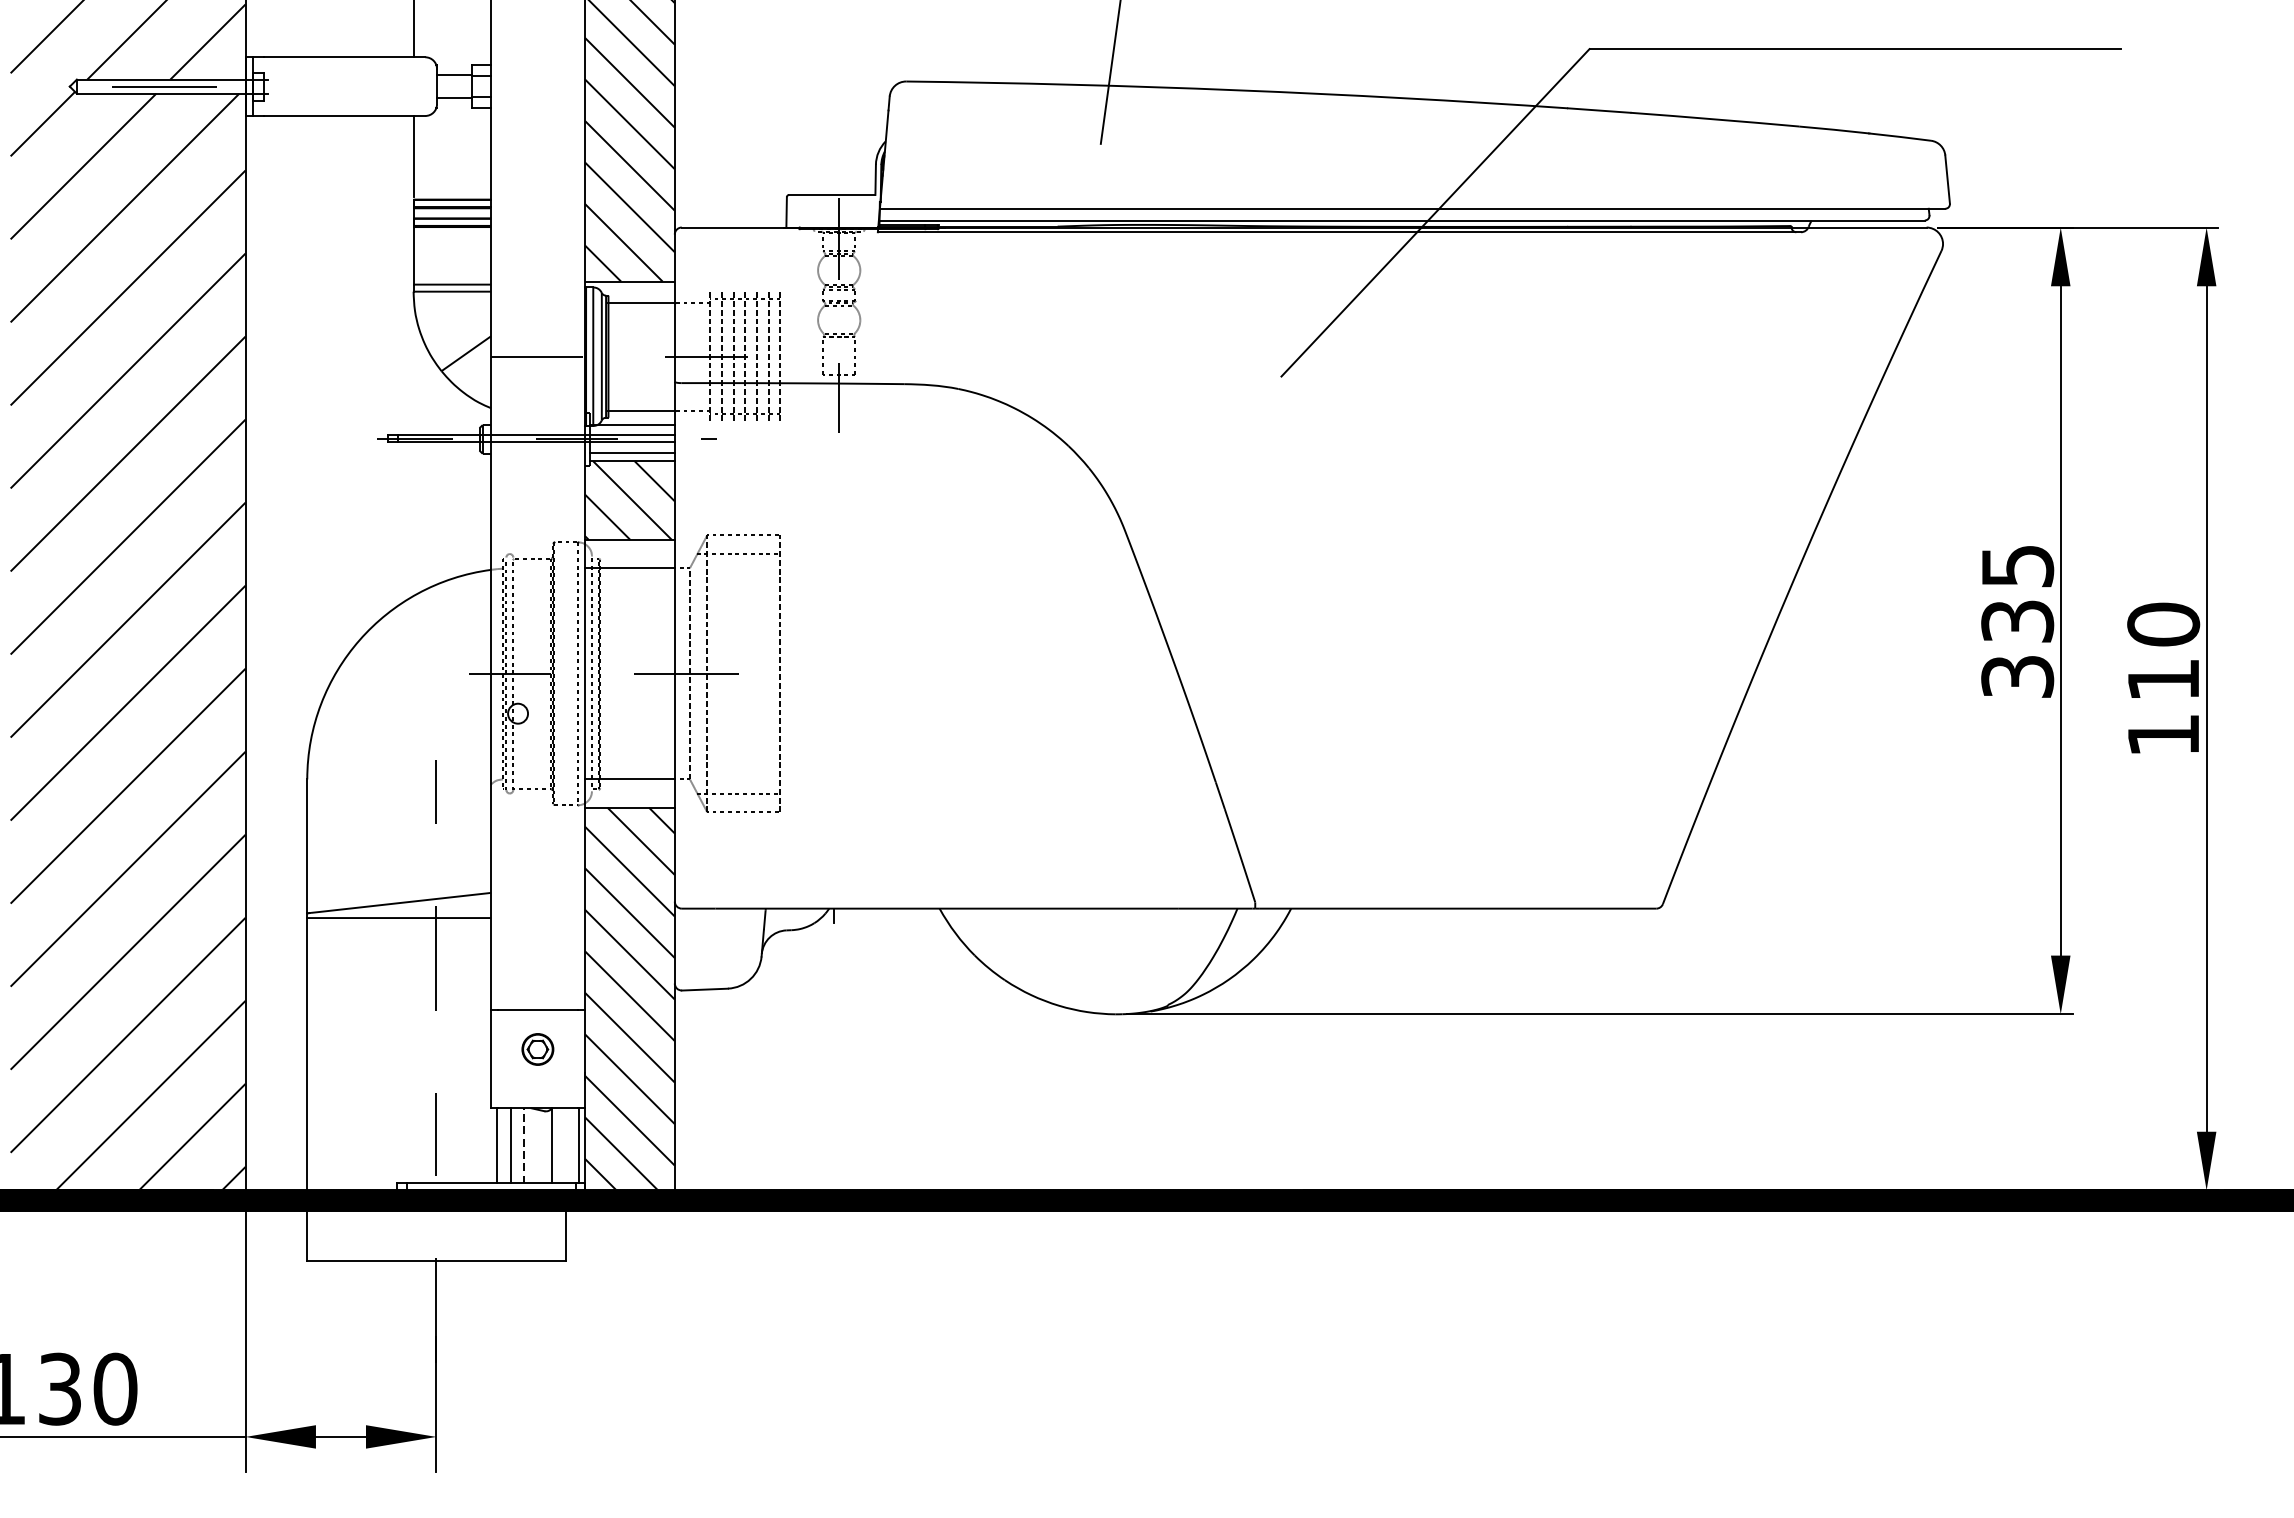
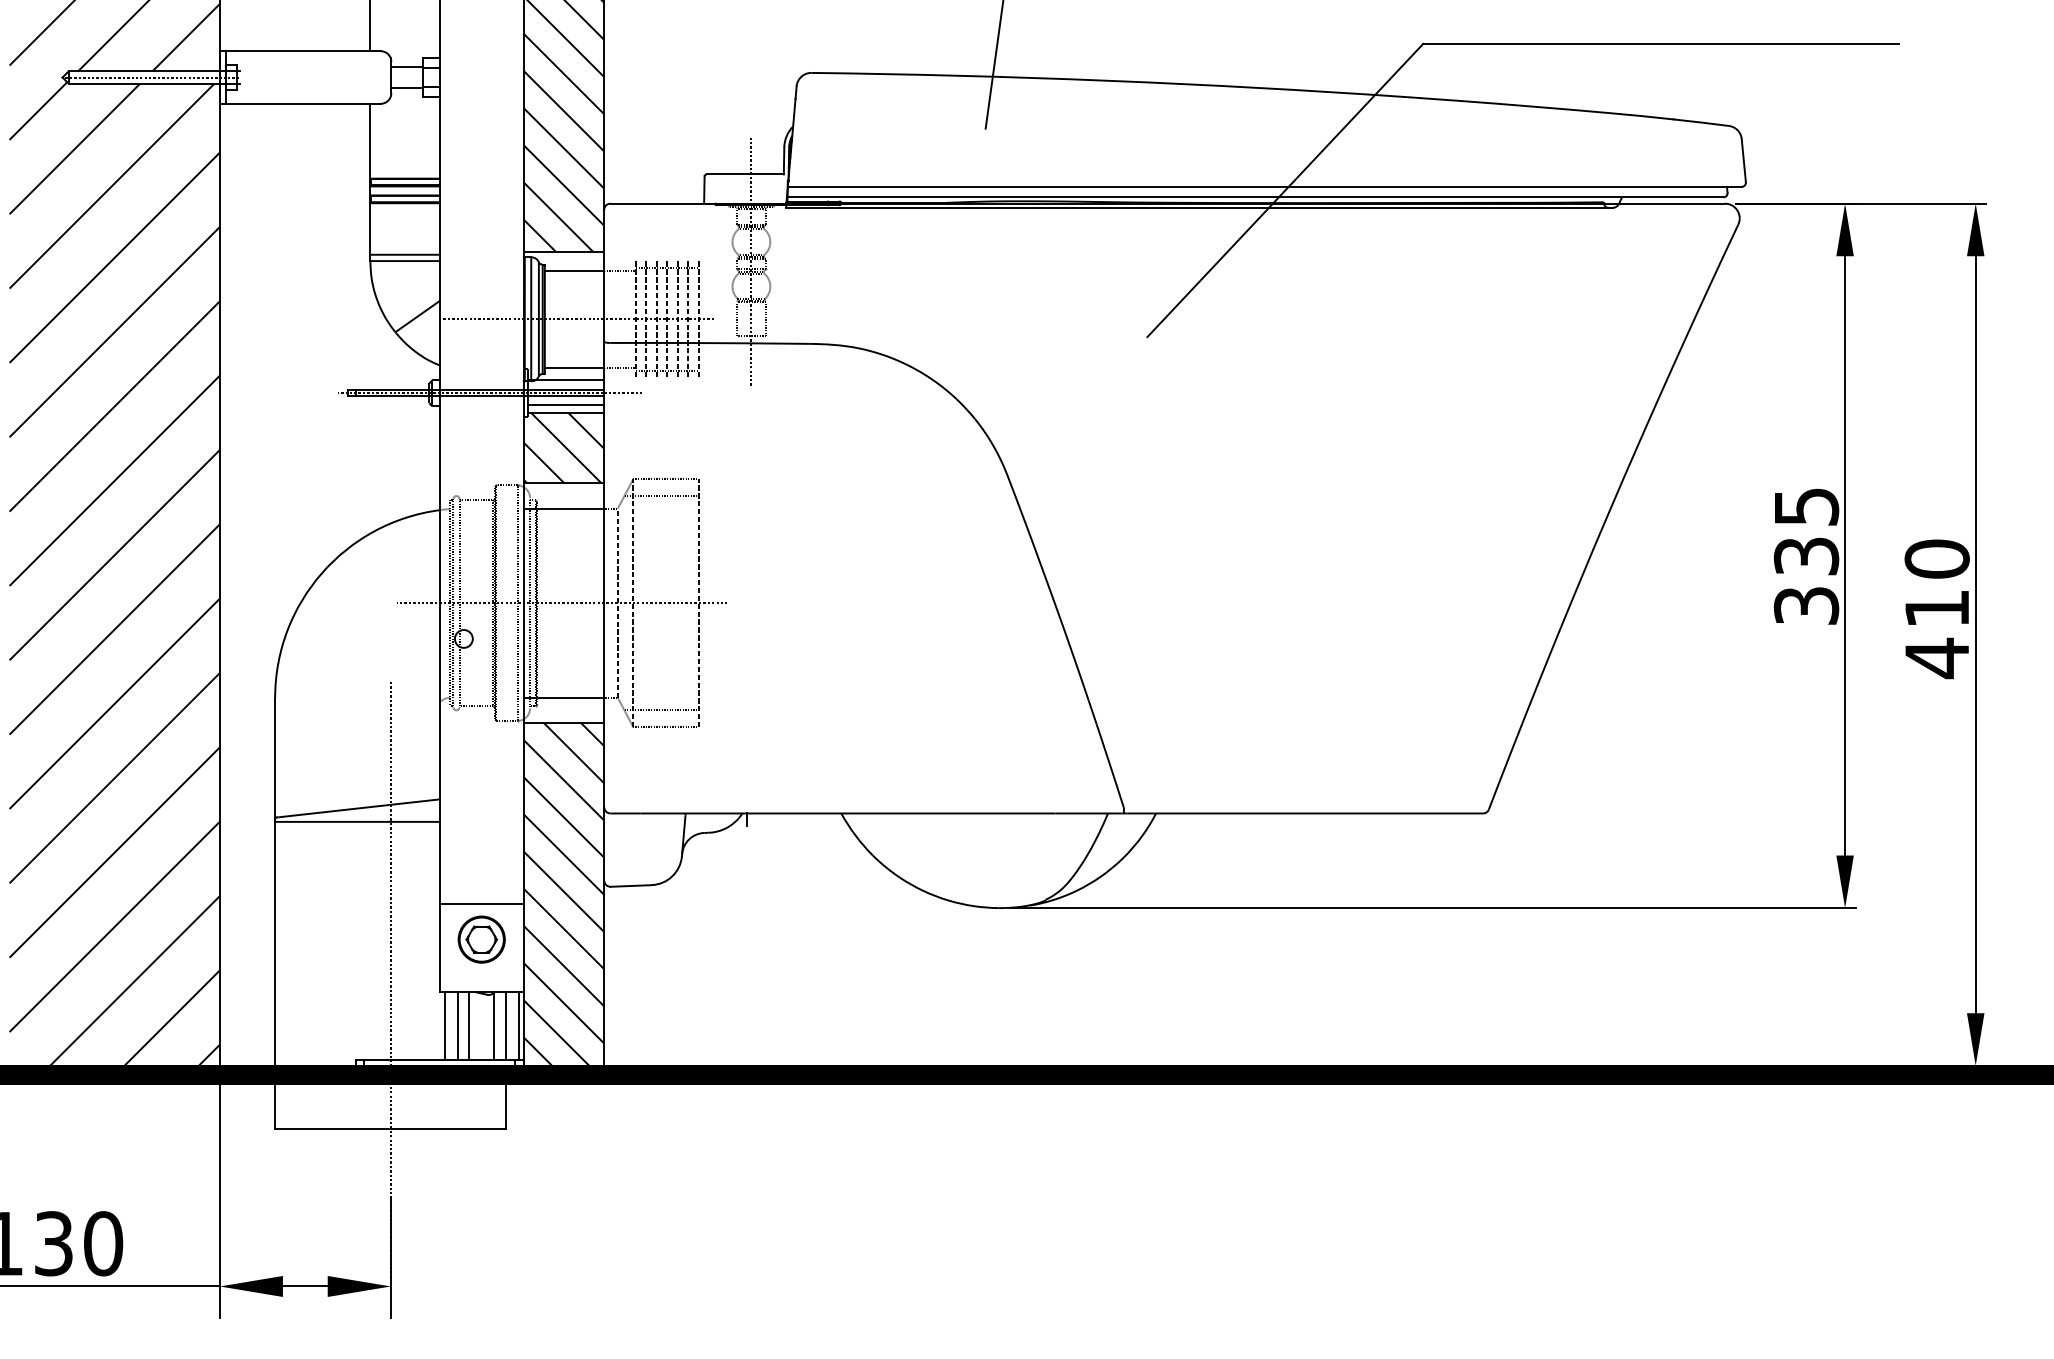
text: (2162, 735) -> (1936, 658), 110 -> 410
part: (537, 1049) -> (481, 939), size x1.67
line: (524, 1145) -> (469, 1025), dashed -> solid
line: (564, 1145) -> (505, 1025), added

